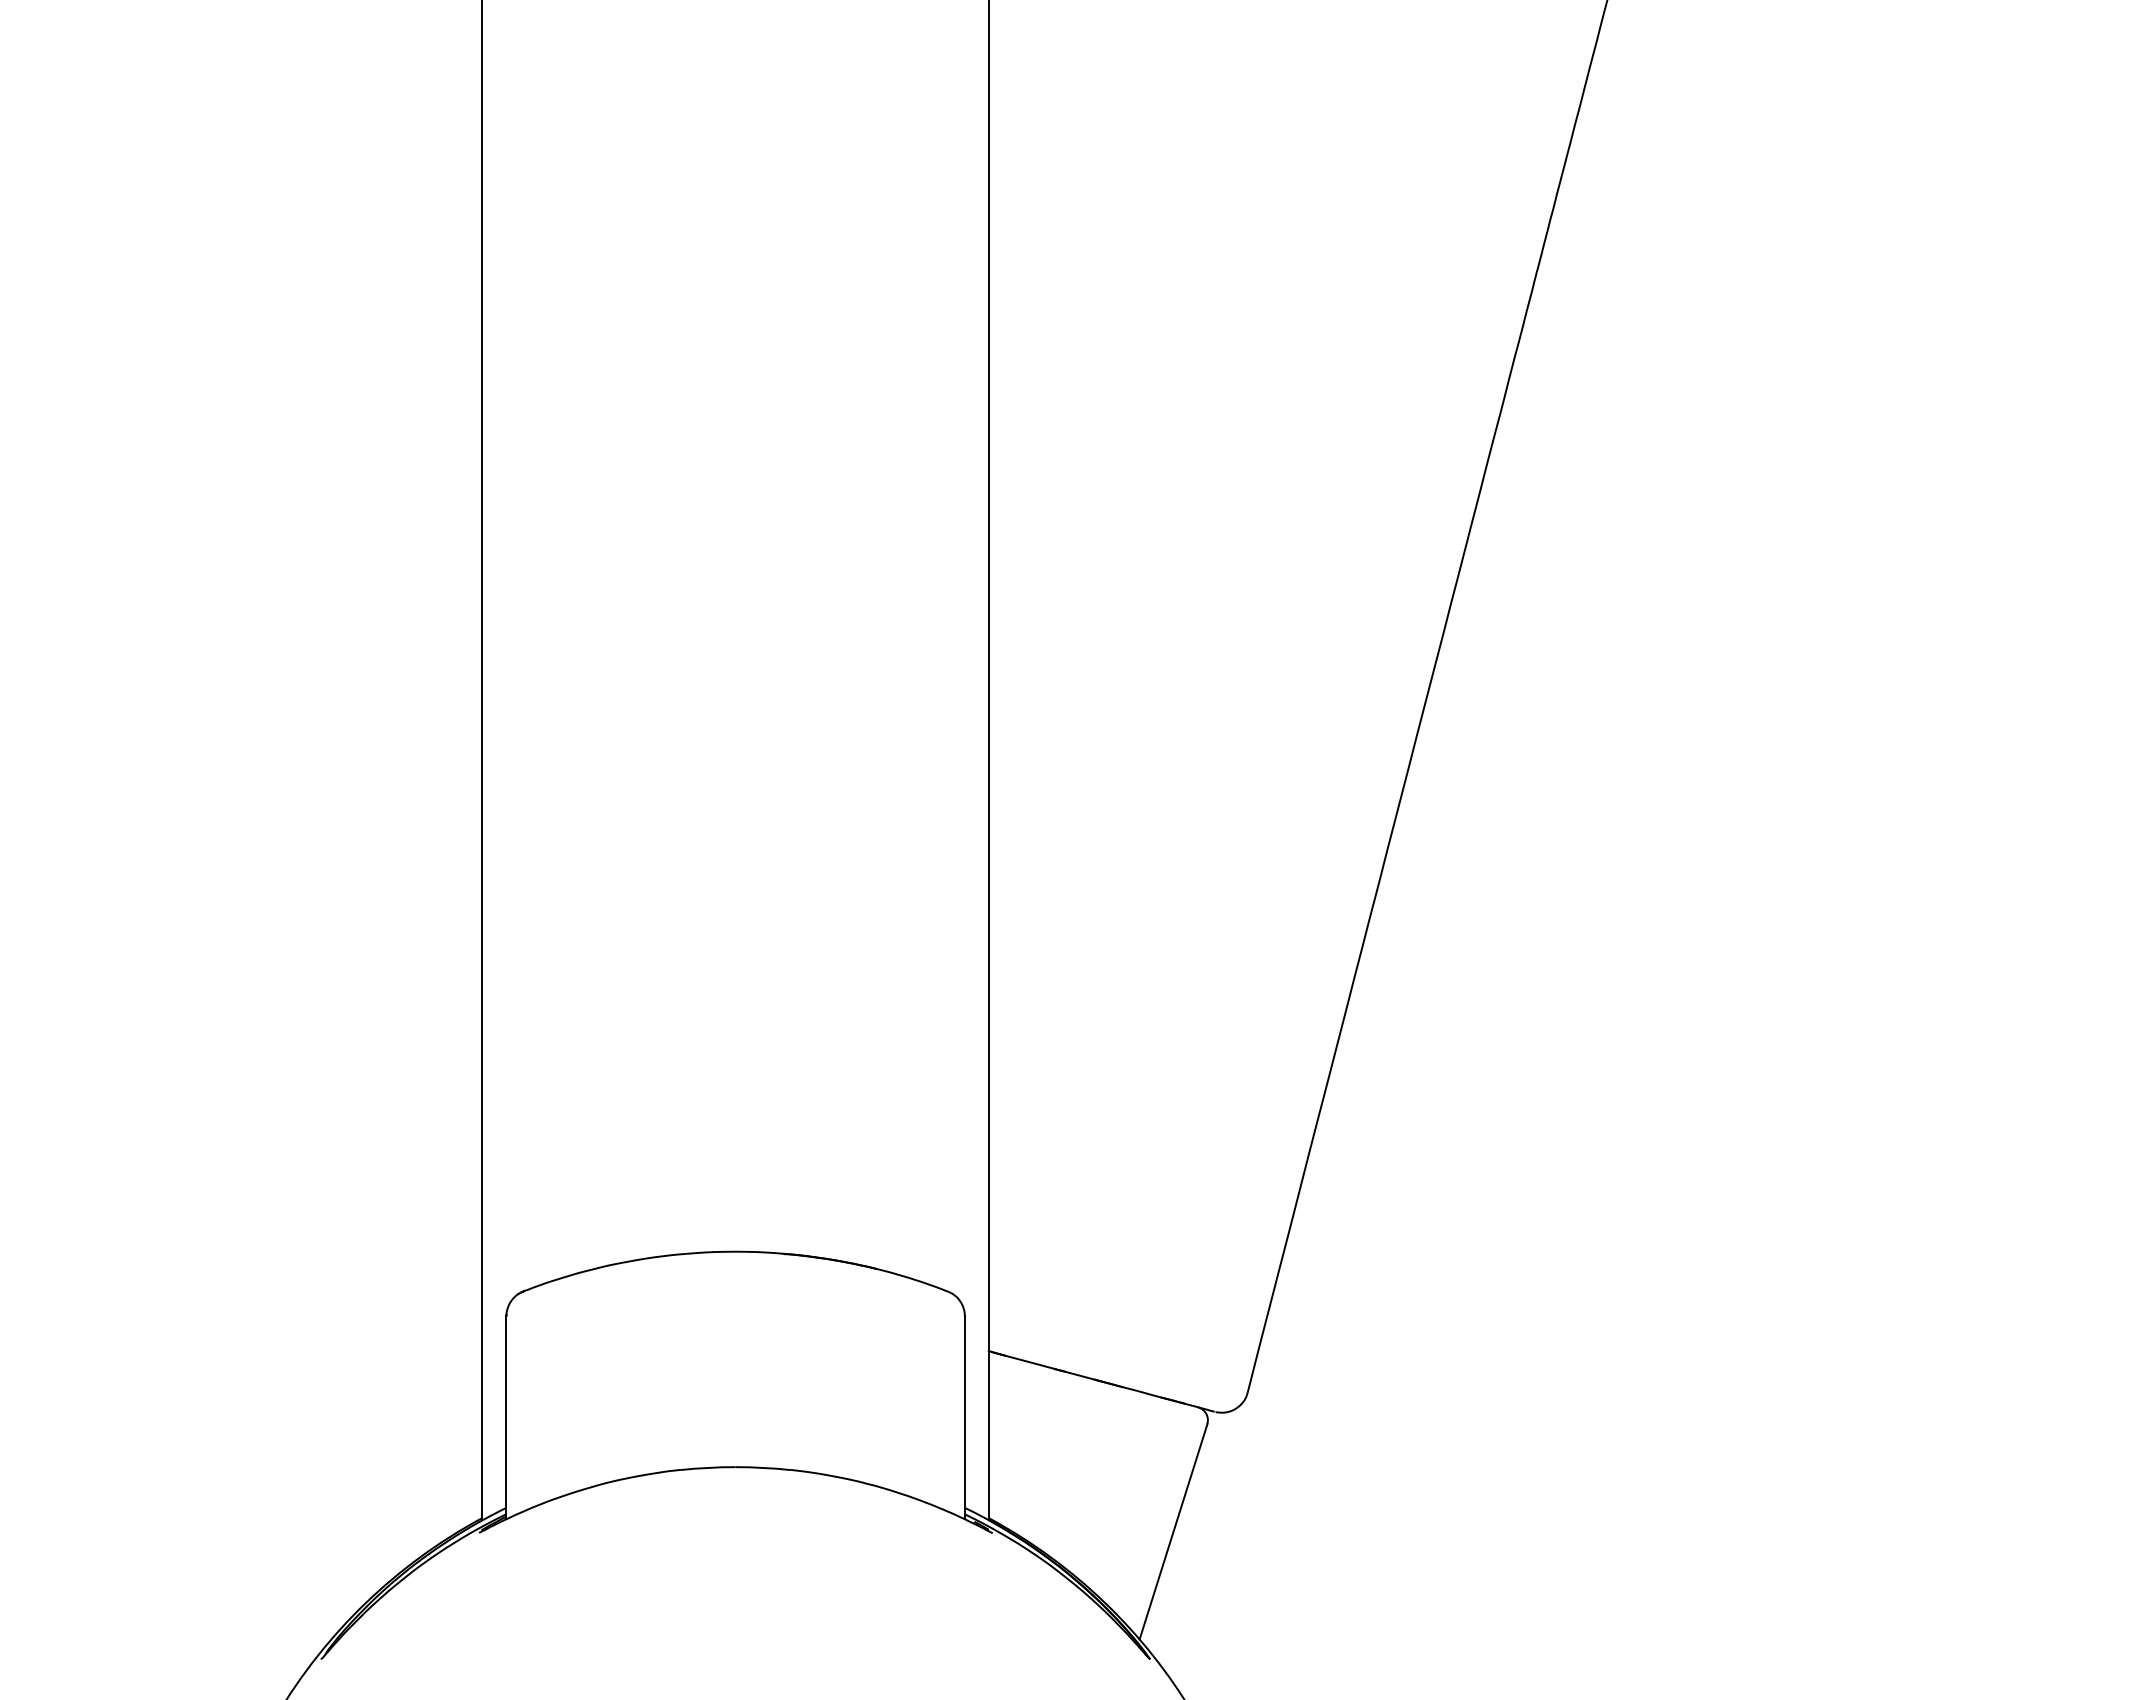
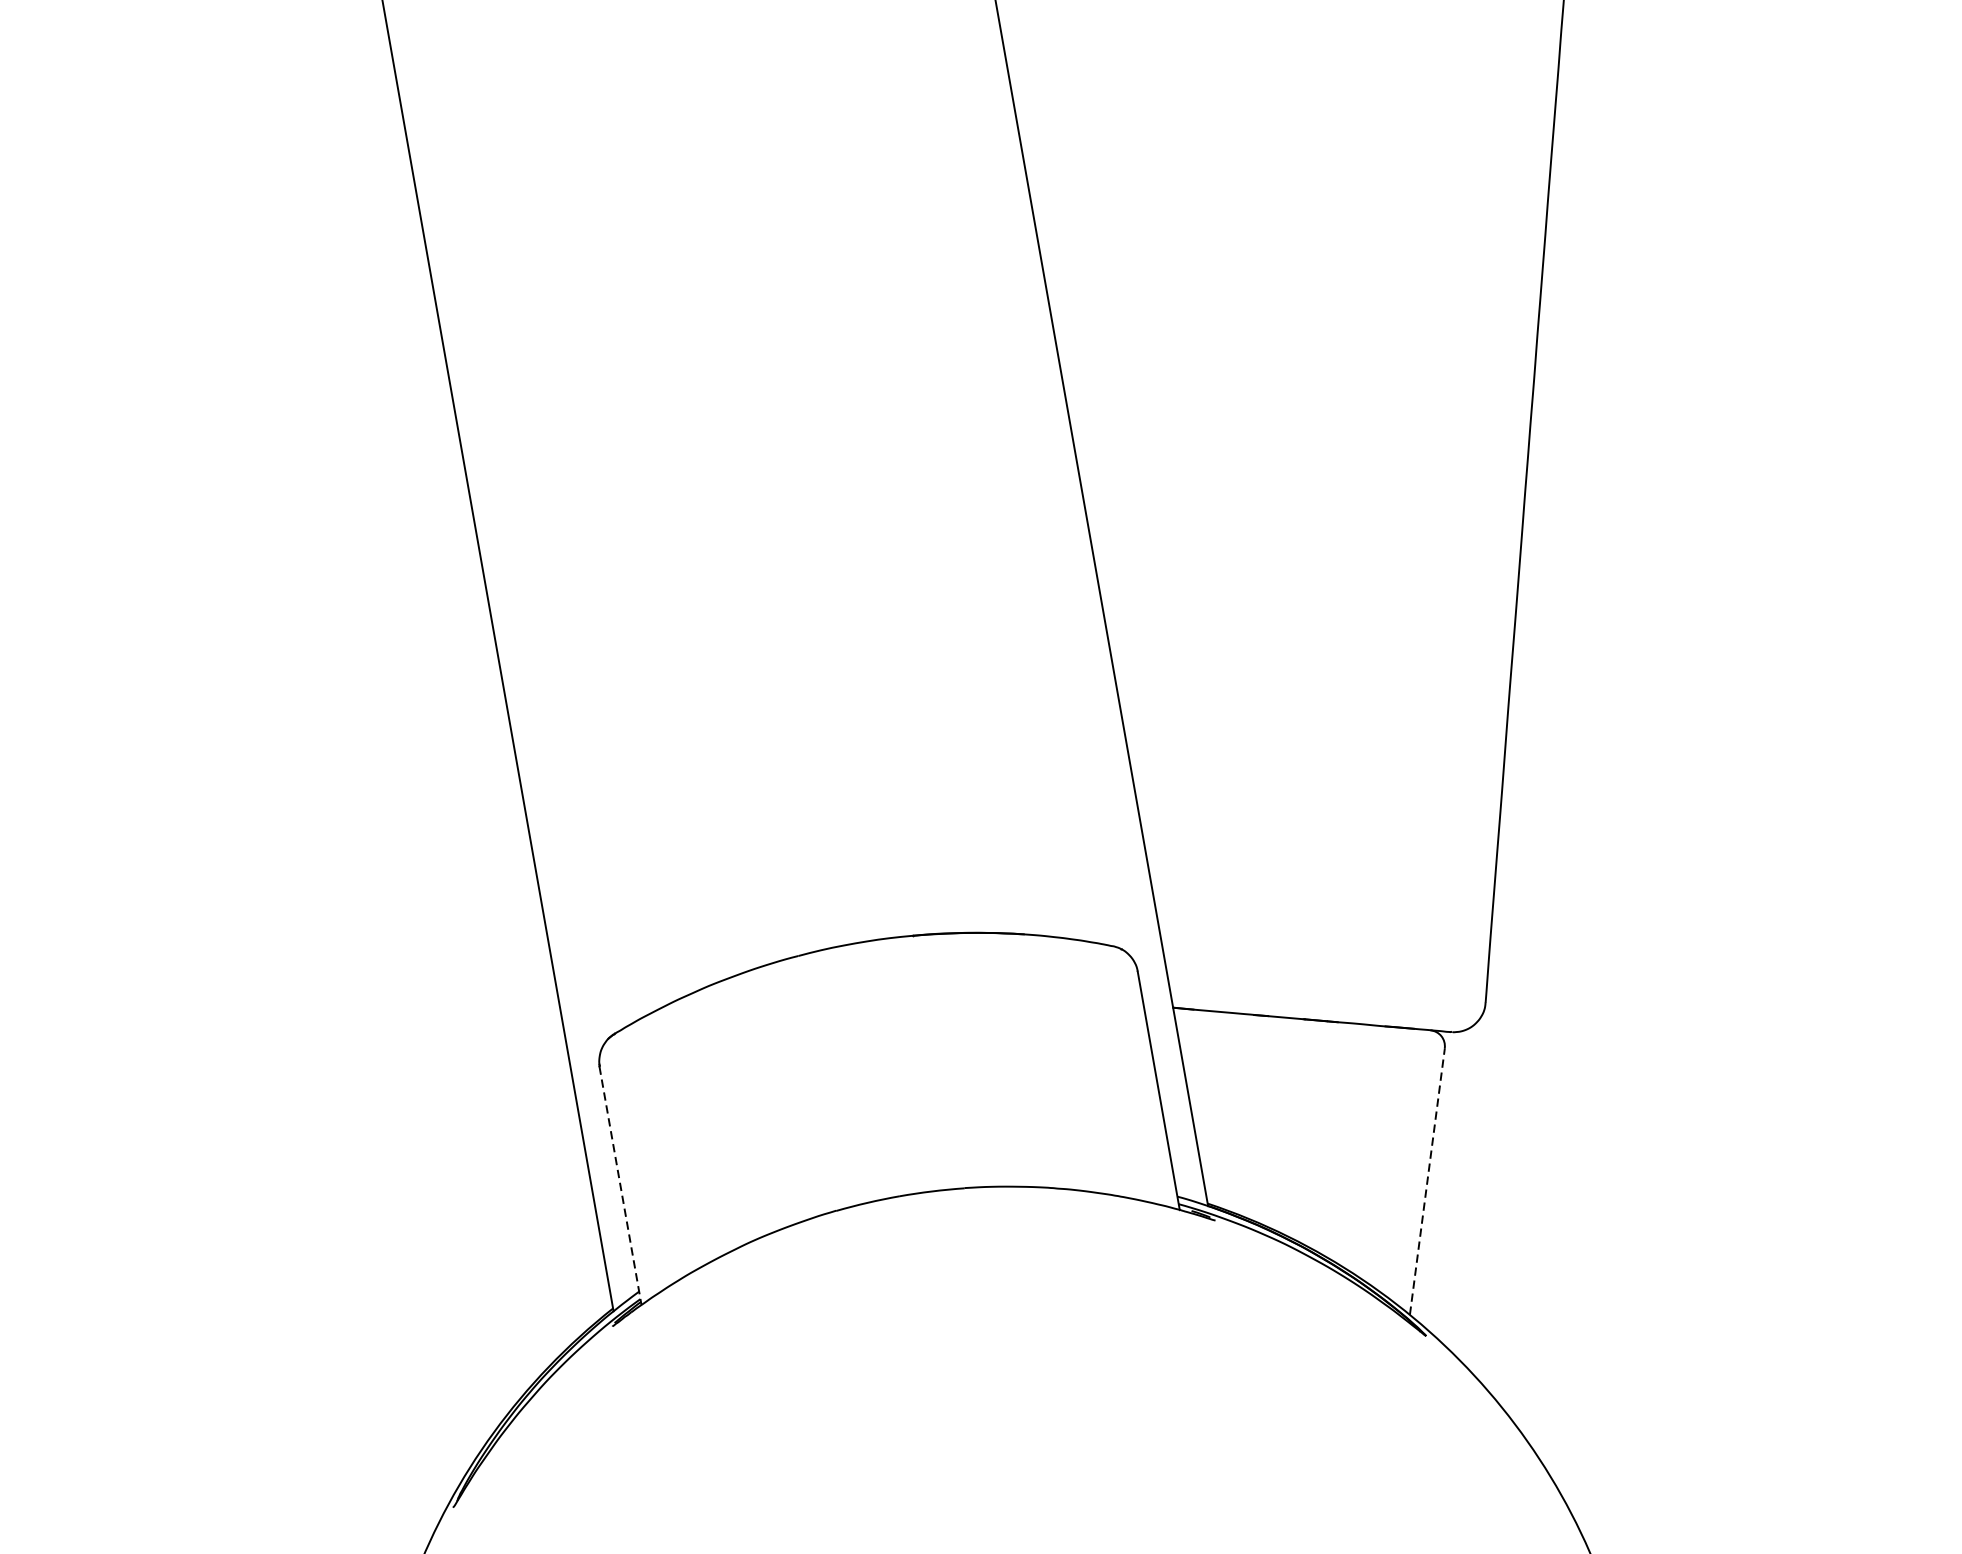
line: (506, 1417) -> (620, 1185), solid -> dashed
line: (1173, 1531) -> (1427, 1181), solid -> dashed

